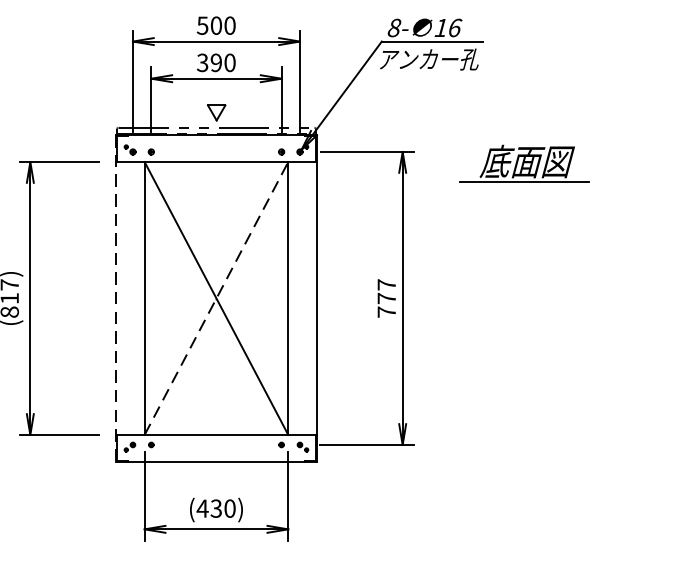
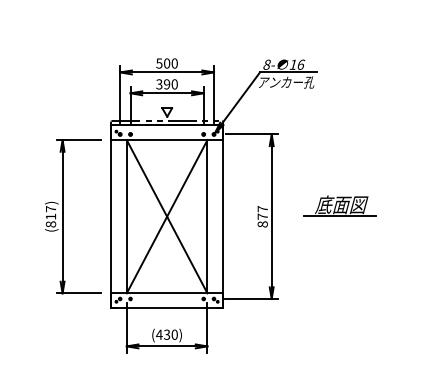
part: (523, 162) -> (339, 205), moved
line: (115, 298) -> (110, 216), dashed -> solid
line: (217, 298) -> (167, 216), dashed -> solid
text: (386, 312) -> (262, 224), 777 -> 877

